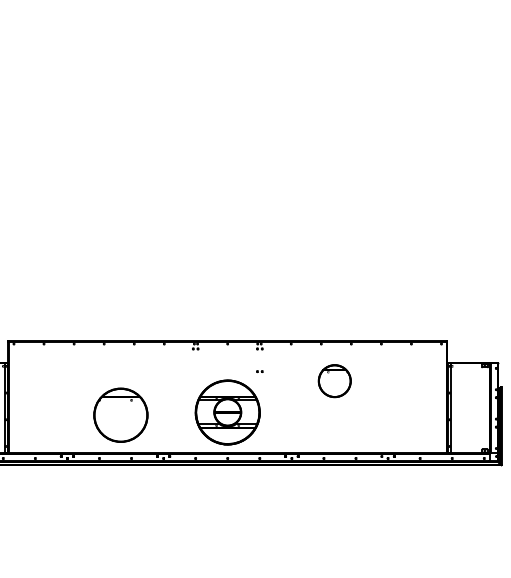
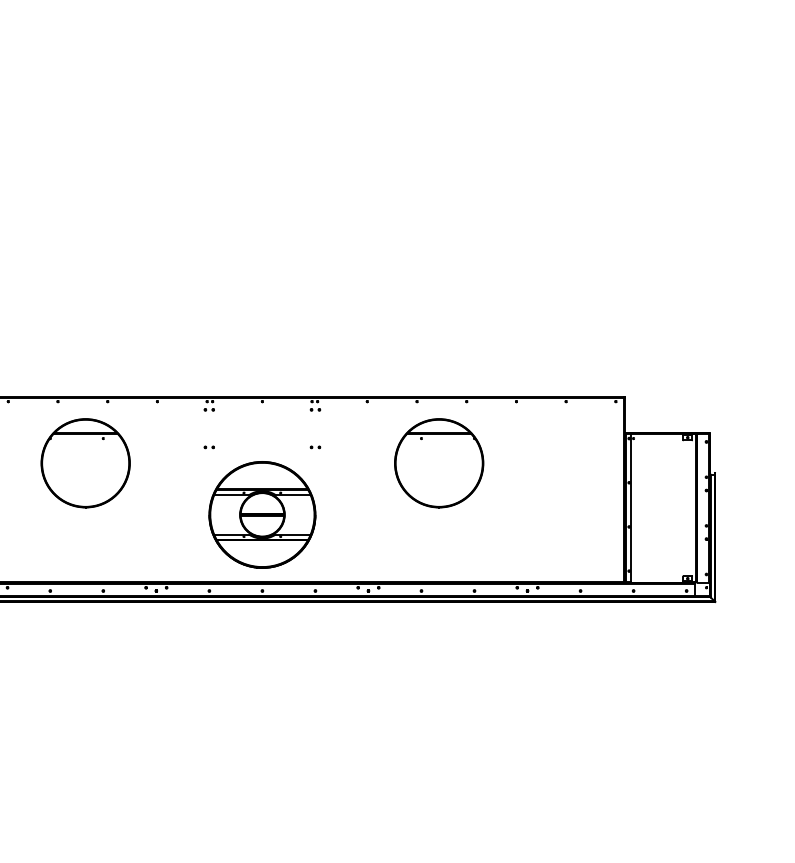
part: (195, 371) -> (209, 447), added
part: (334, 380) -> (438, 462), size x1.67
part: (120, 414) -> (85, 462), moved

